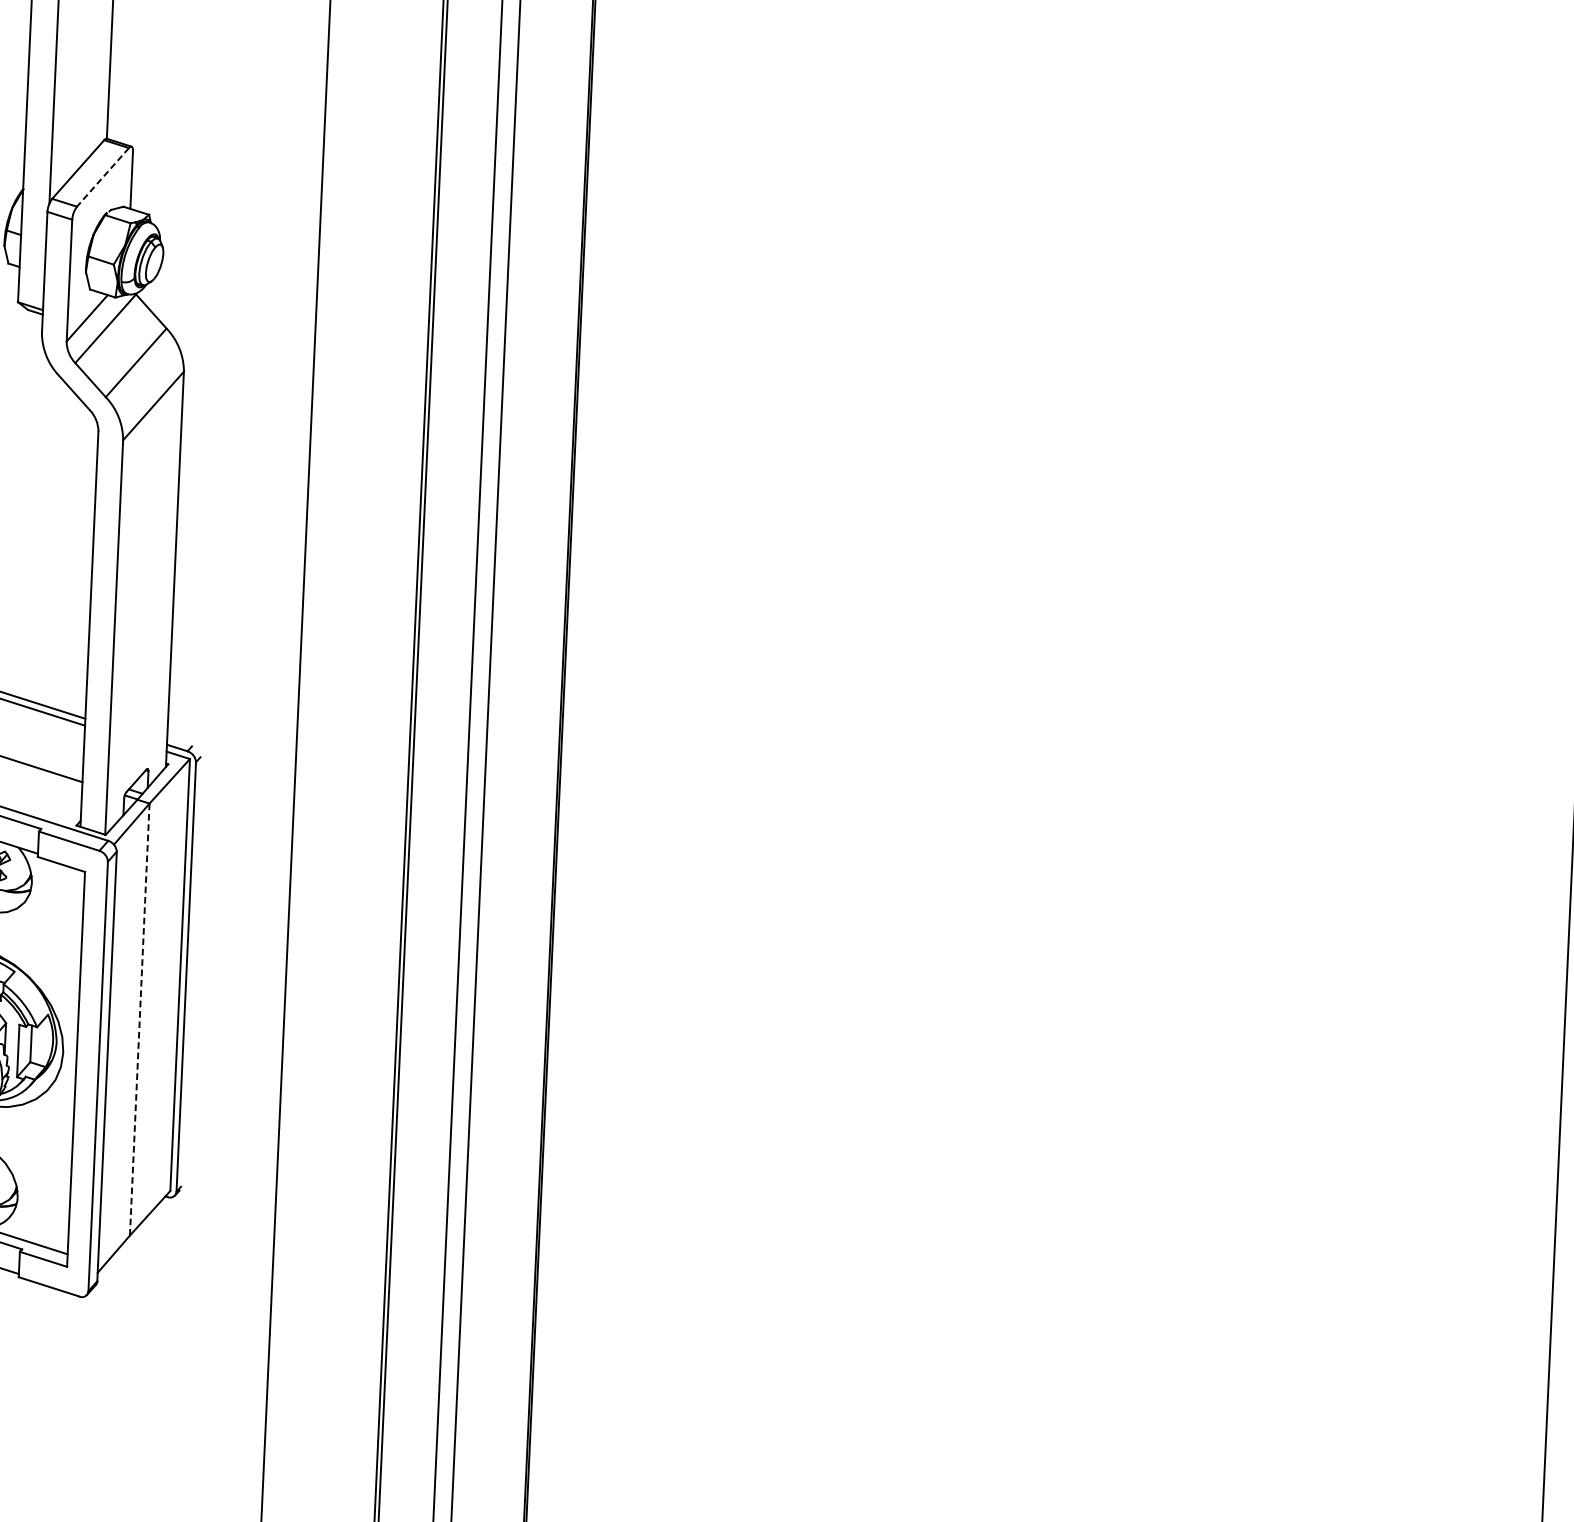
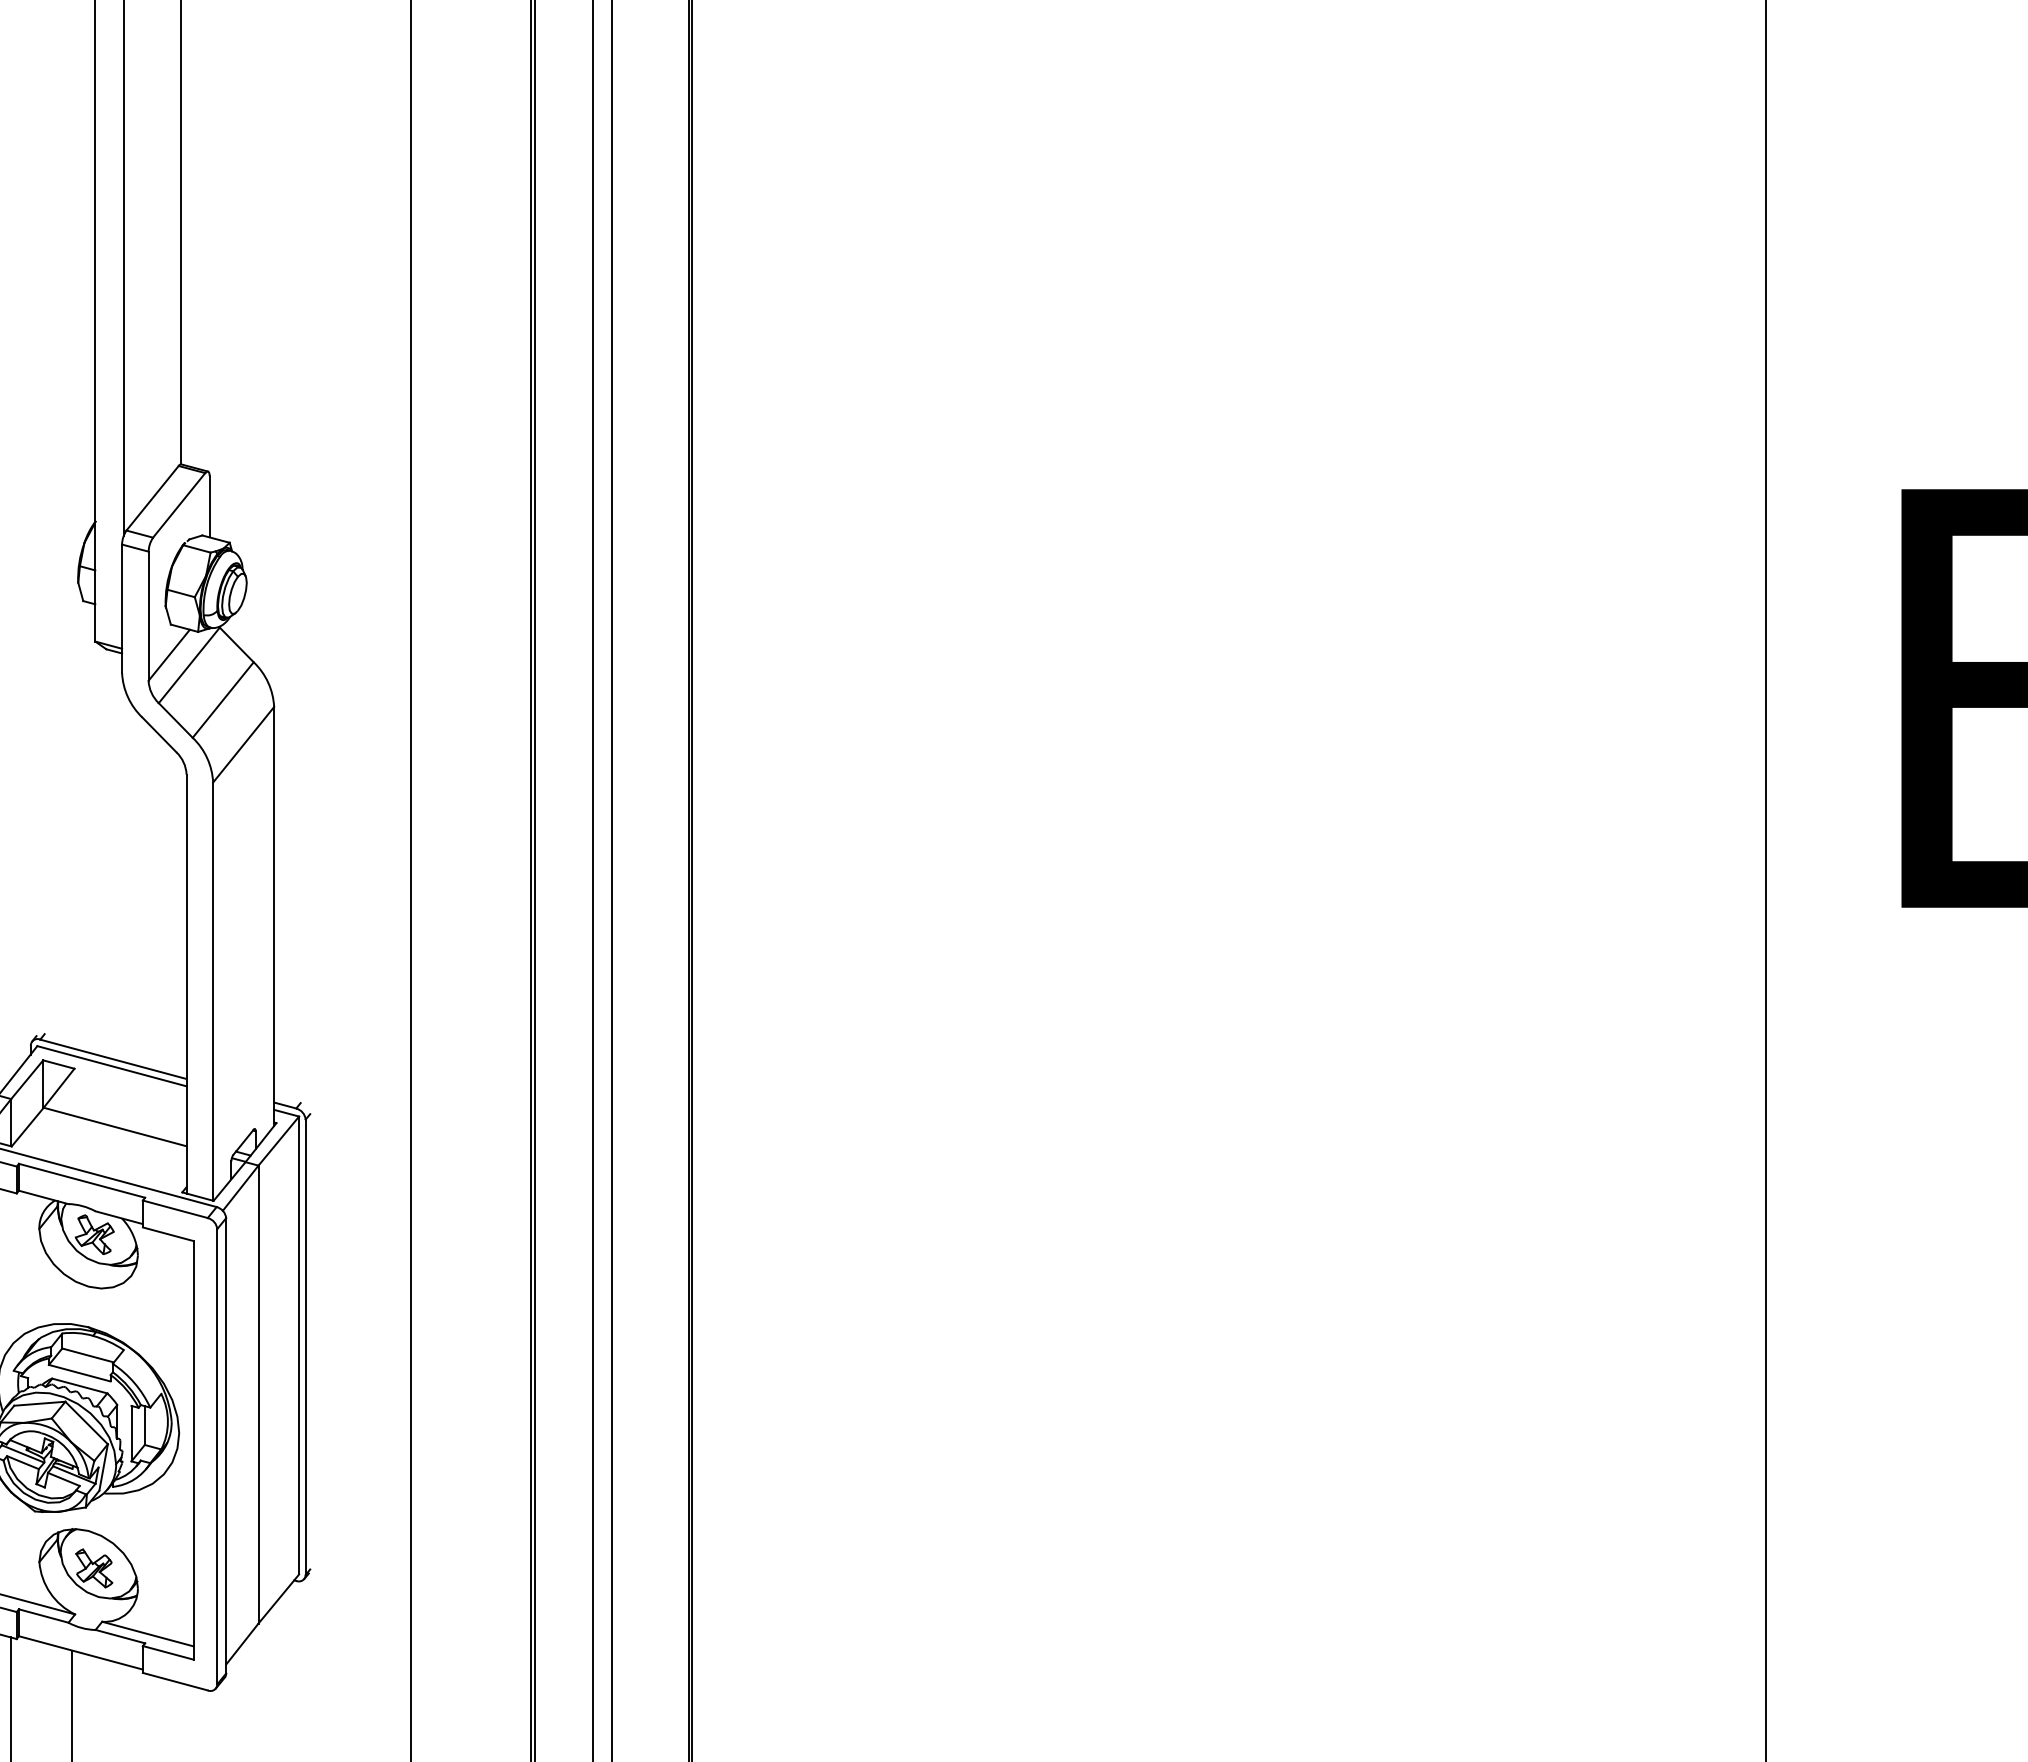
line: (103, 177) -> (179, 505), dashed -> solid
line: (139, 1019) -> (258, 1394), dashed -> solid

